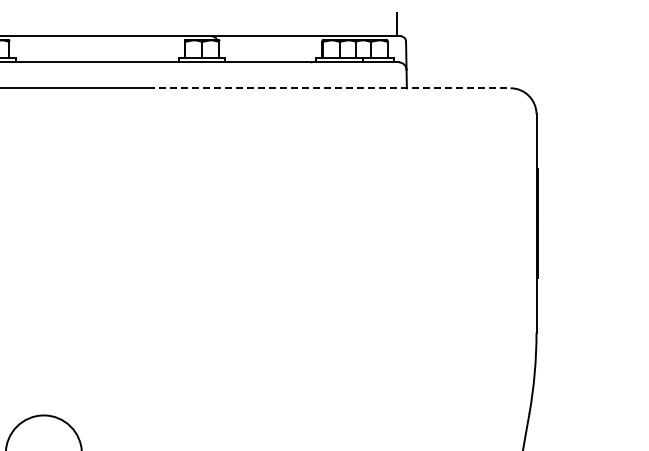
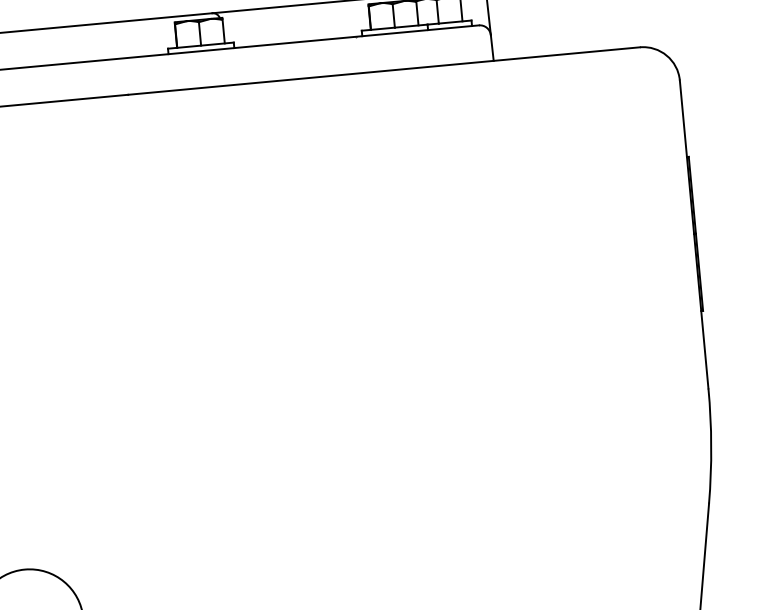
line: (329, 88) -> (384, 71), dashed -> solid

